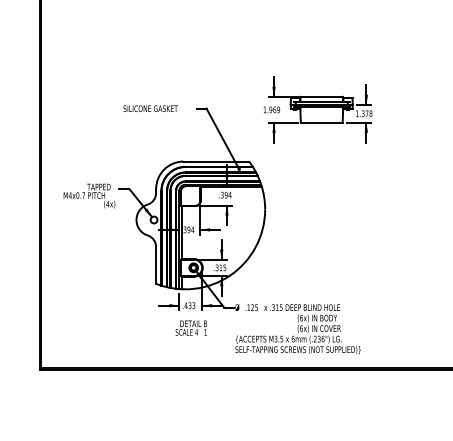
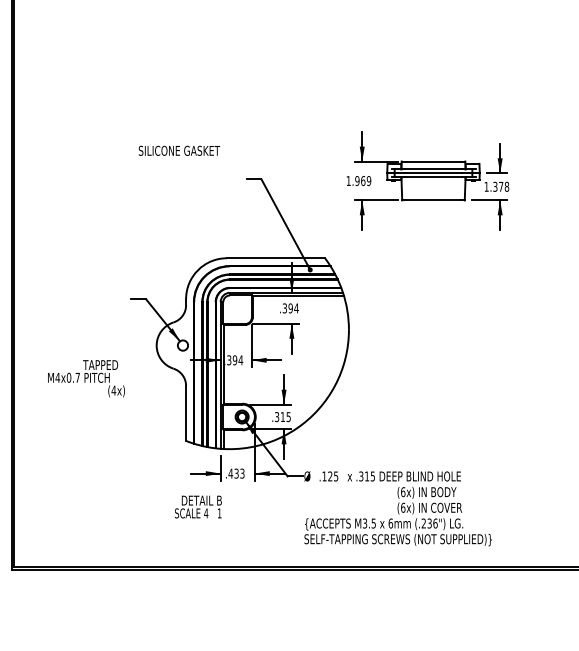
text: (150, 108) -> (179, 150), moved
text: (89, 195) -> (86, 377), moved
text: (191, 327) -> (198, 506), moved

